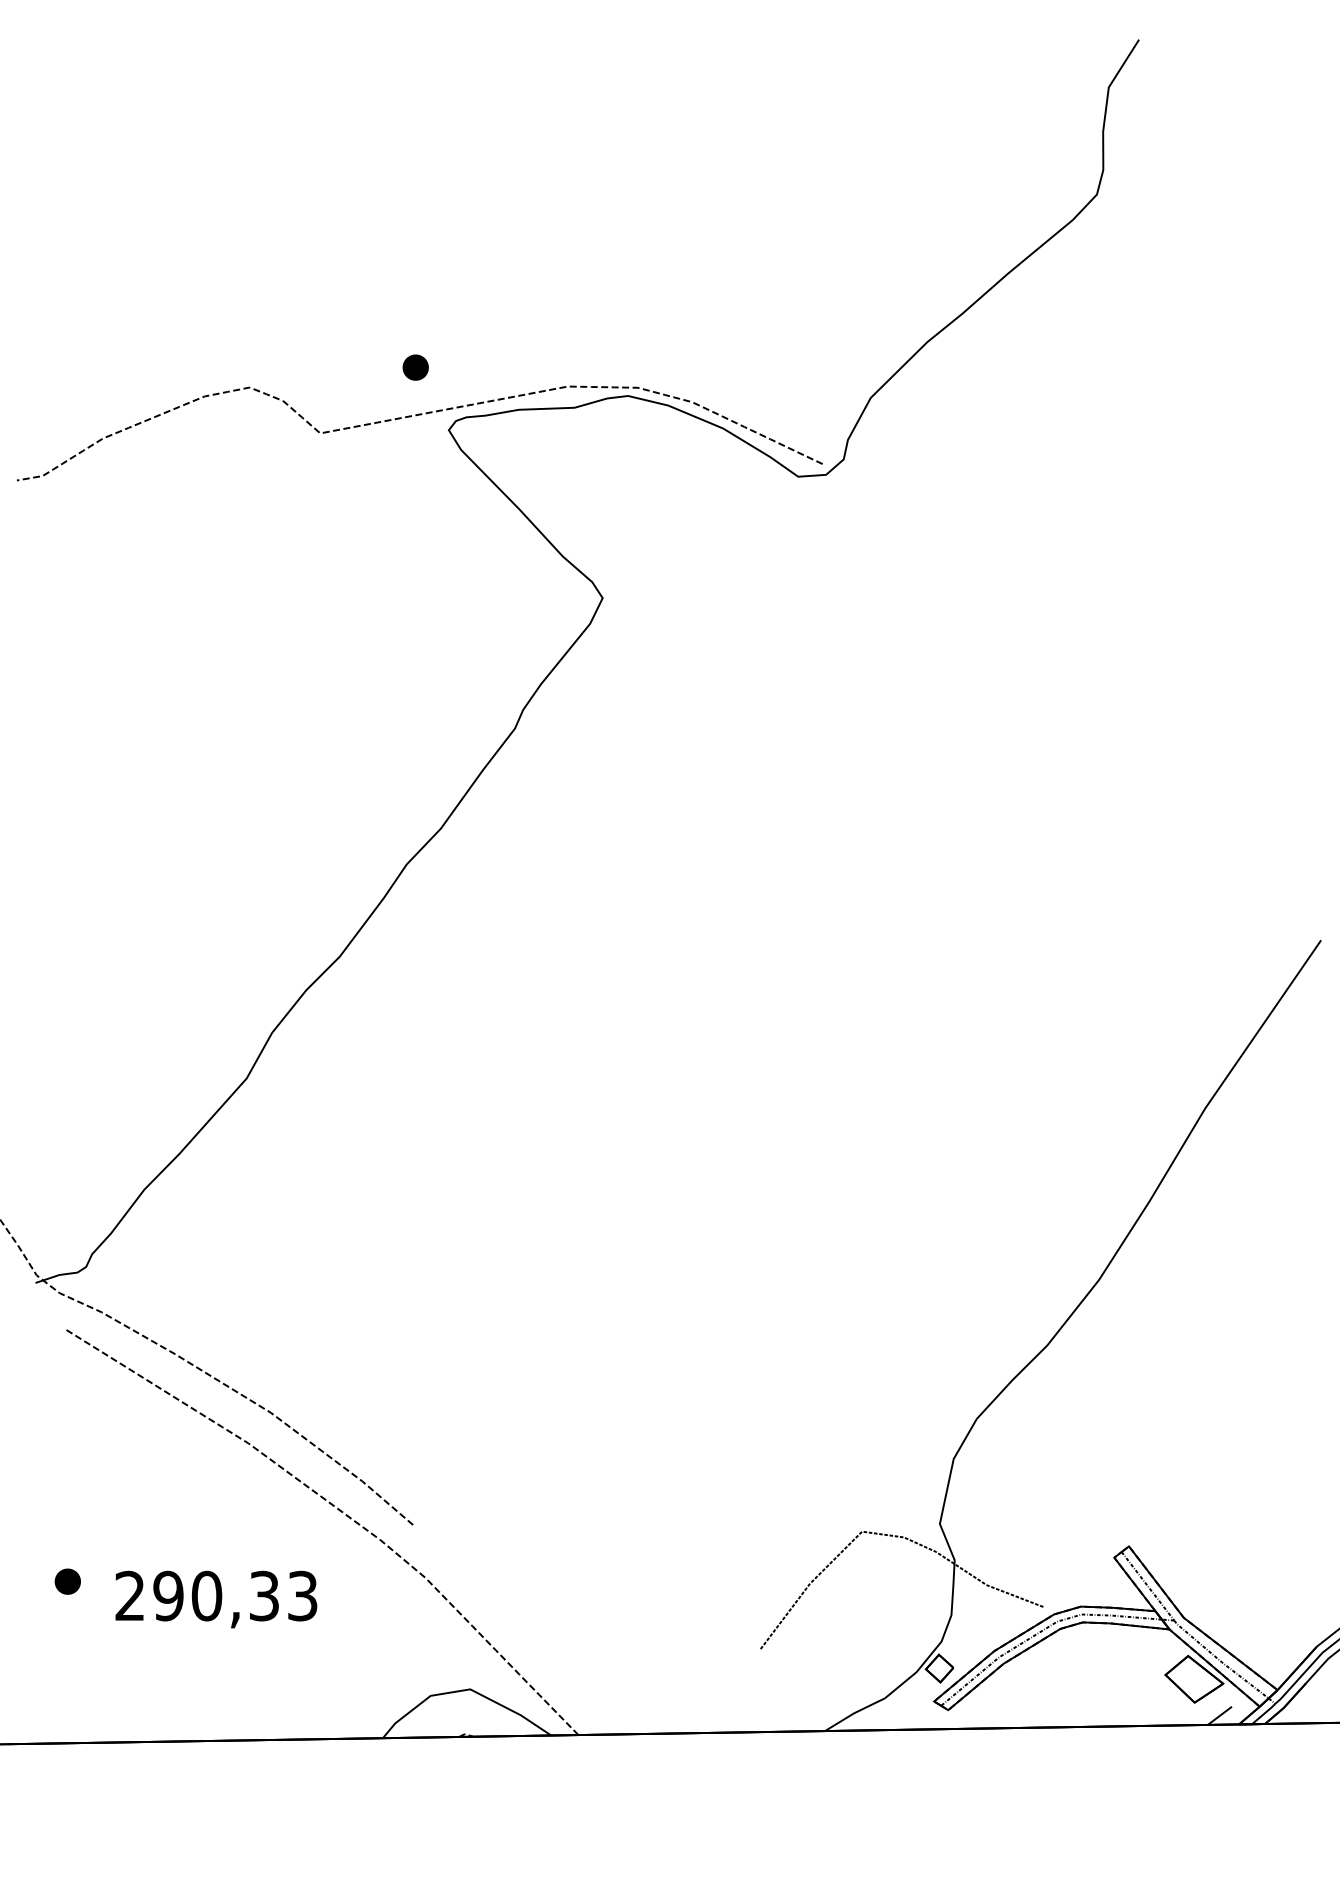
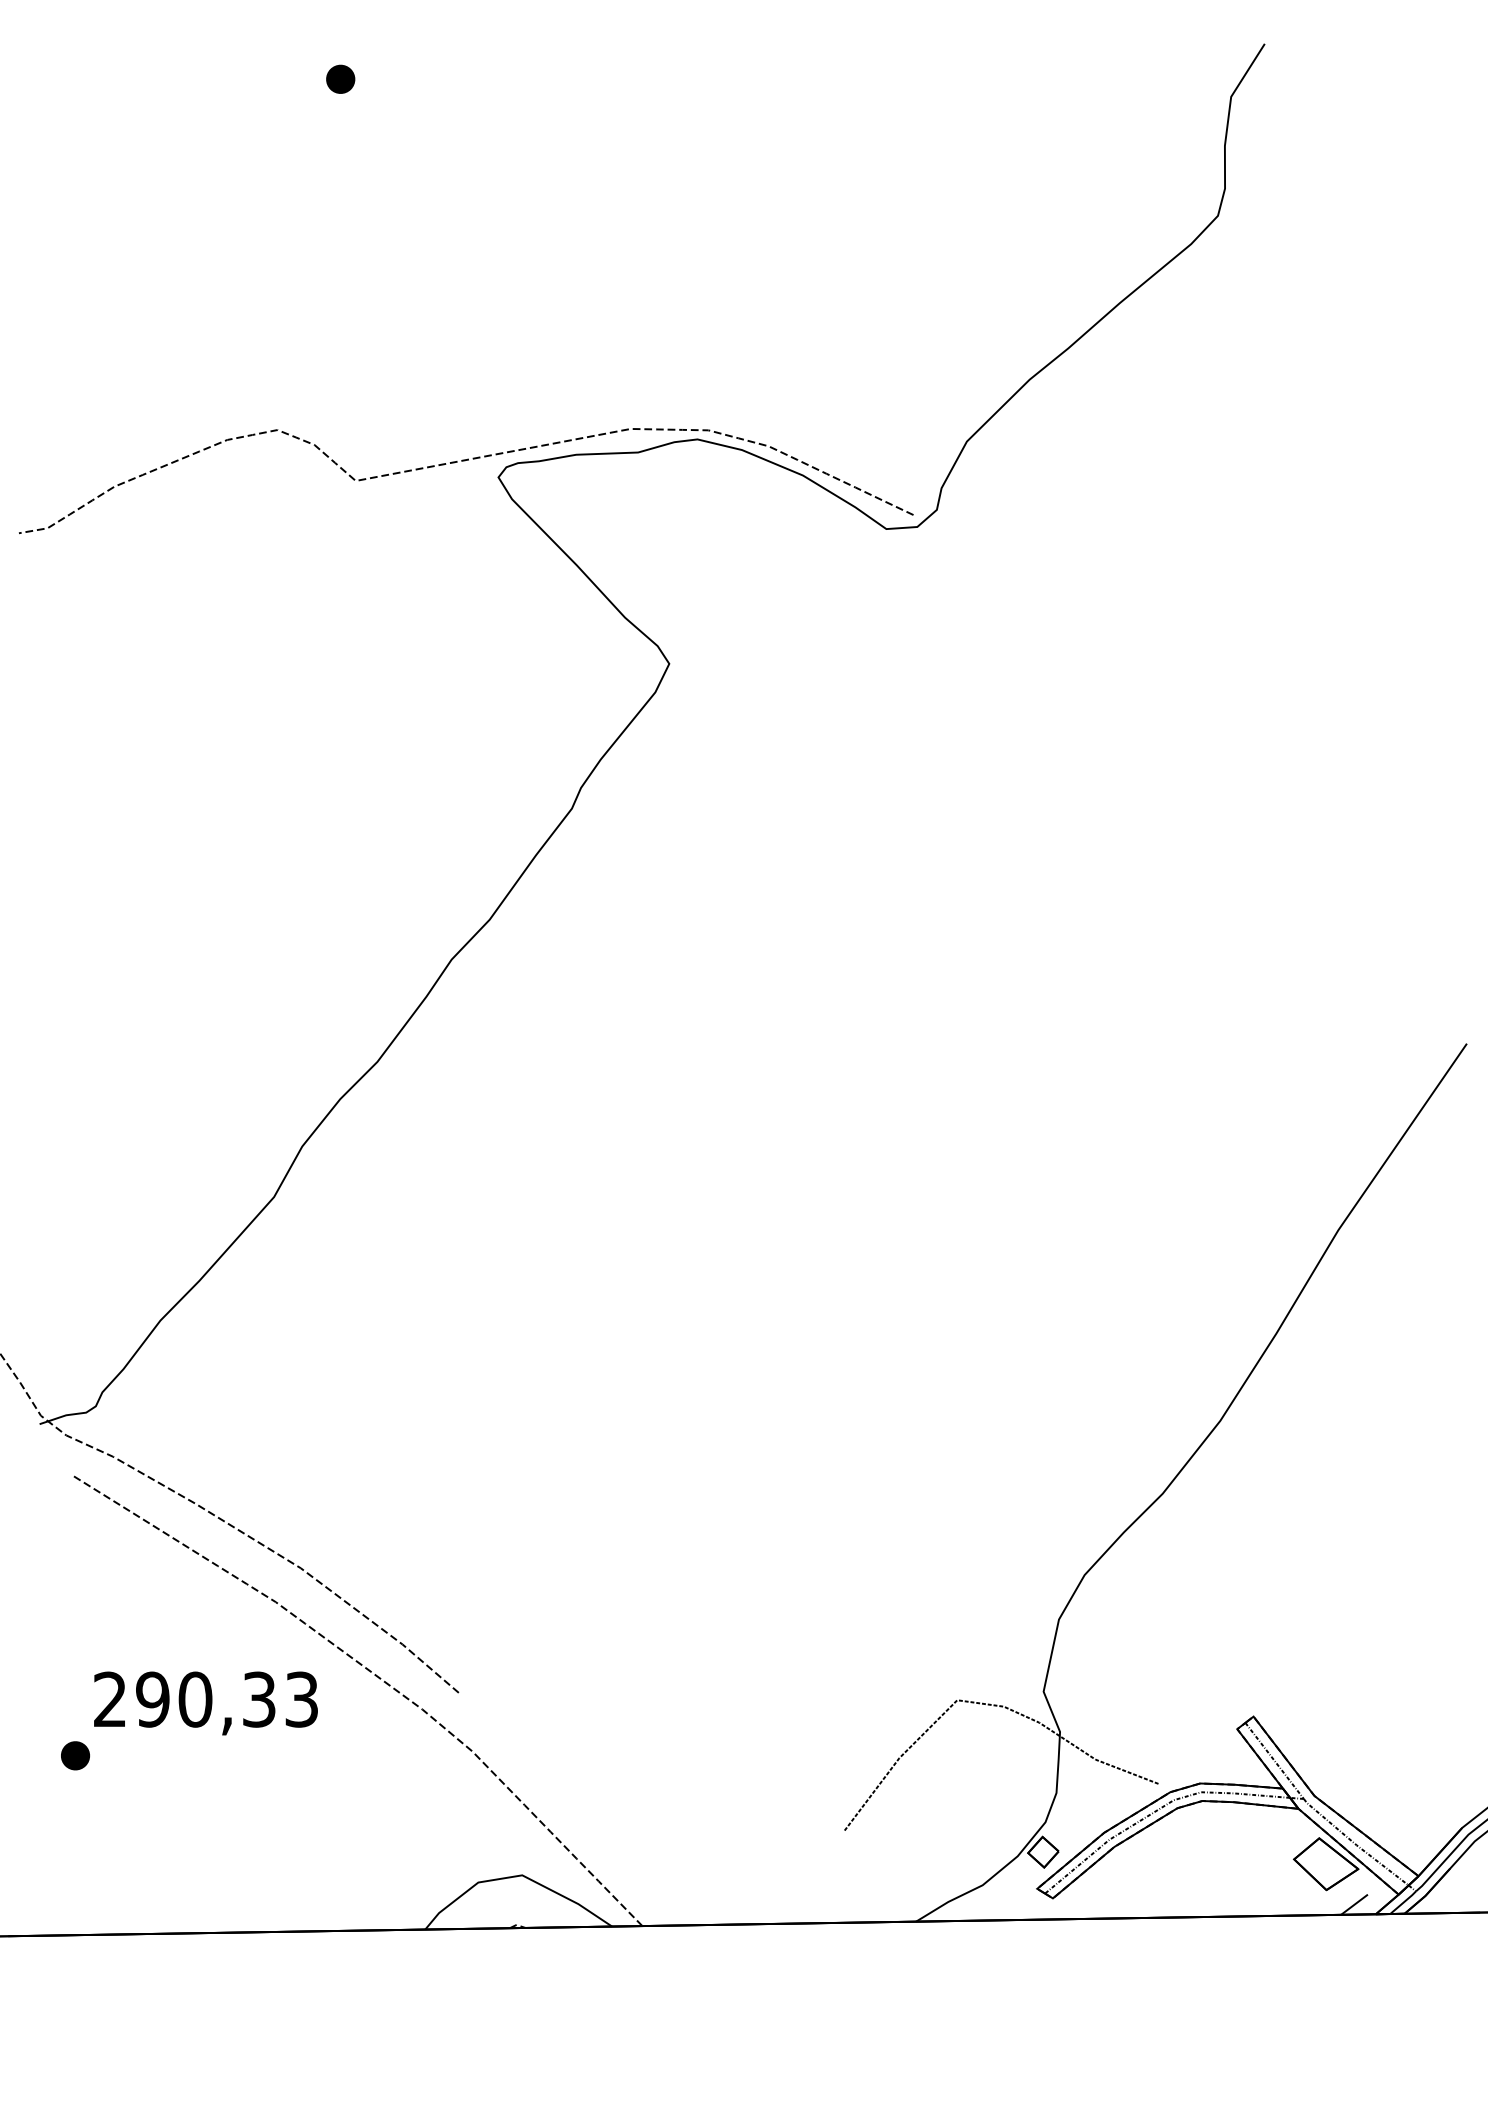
part: (415, 367) -> (340, 79), moved
text: (216, 1599) -> (206, 1703), moved

